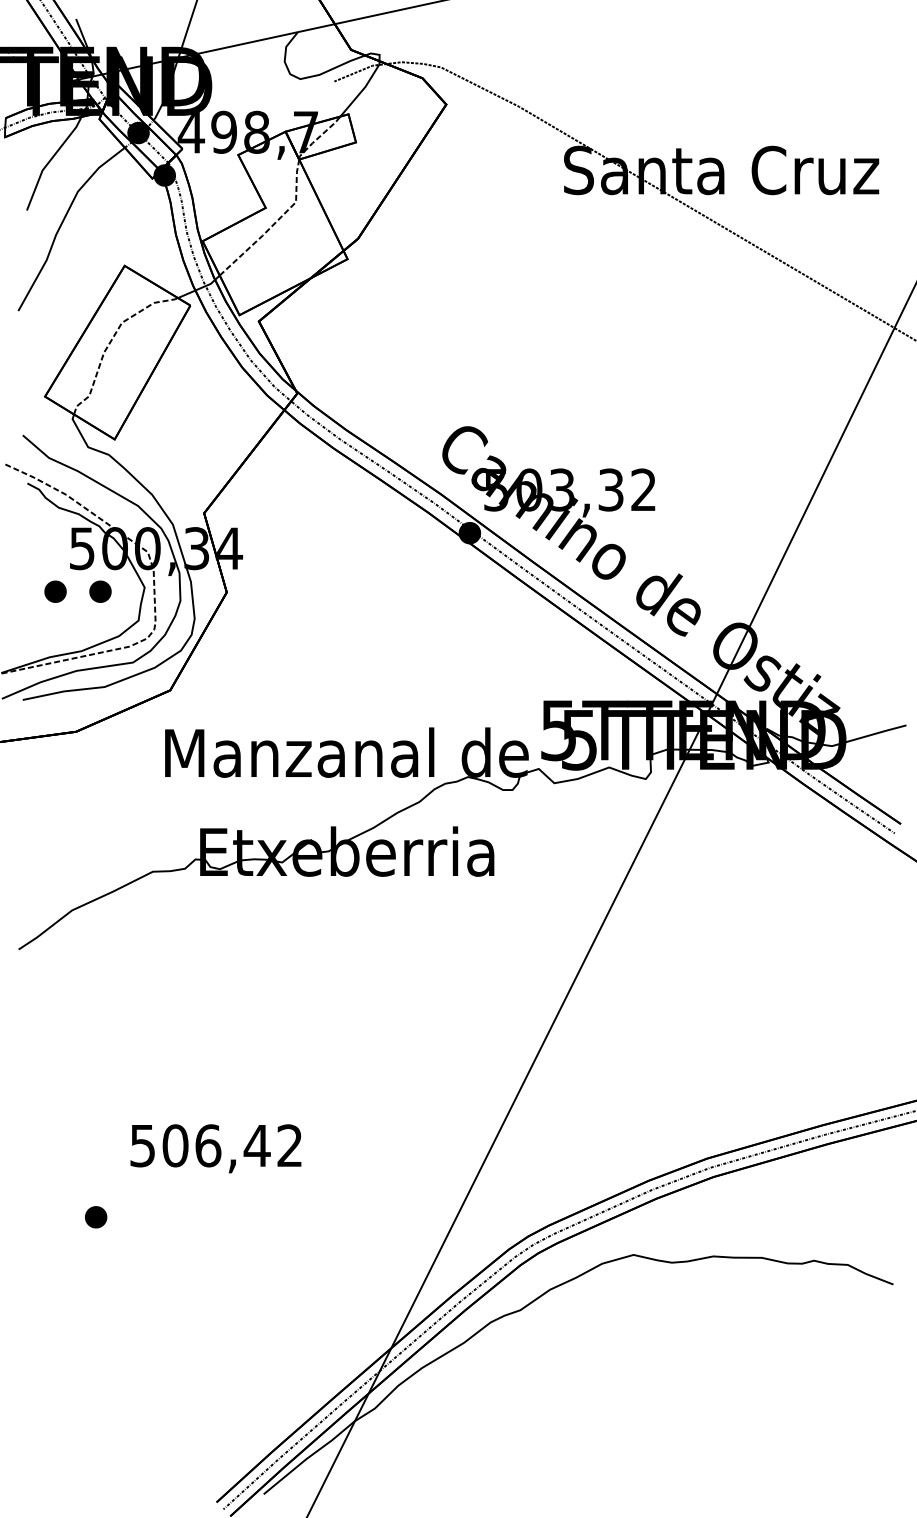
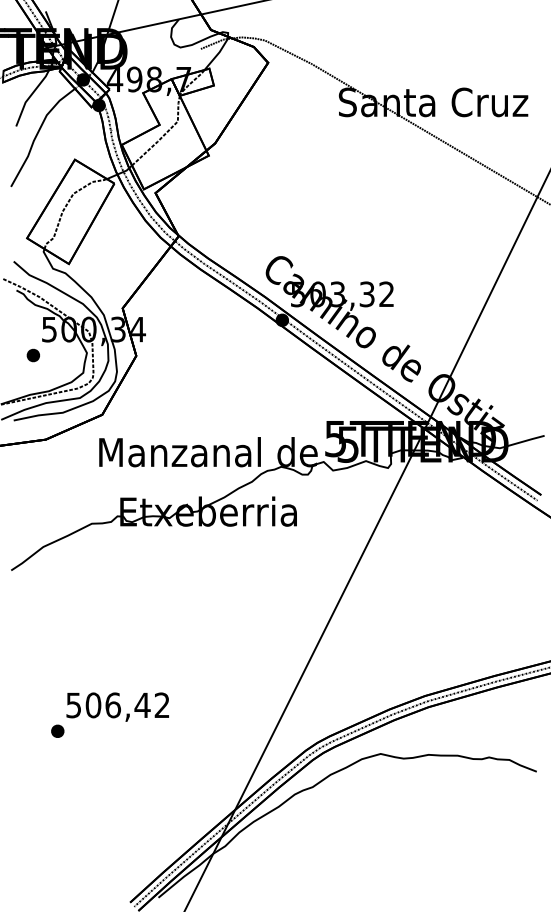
part: (98, 591) -> (59, 355), removed
text: (215, 1147) -> (117, 706), moved

